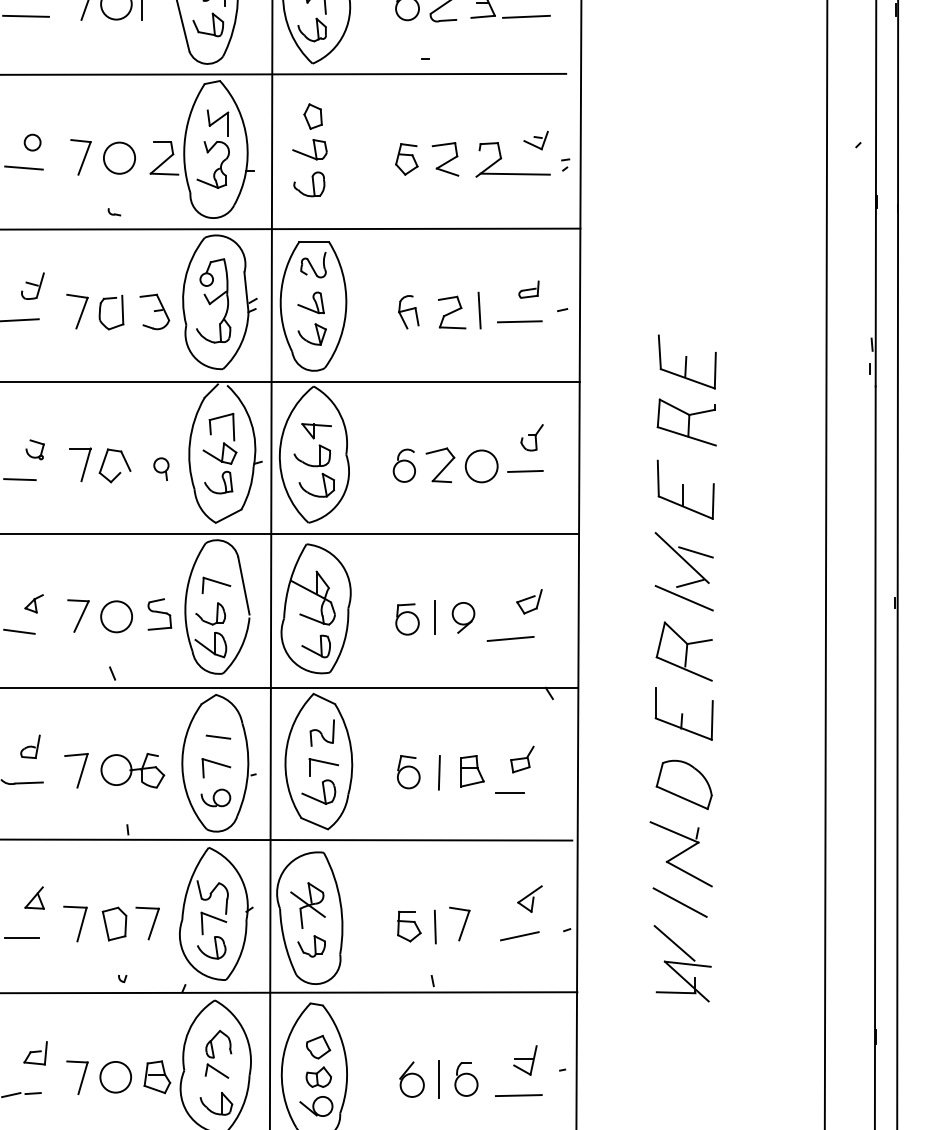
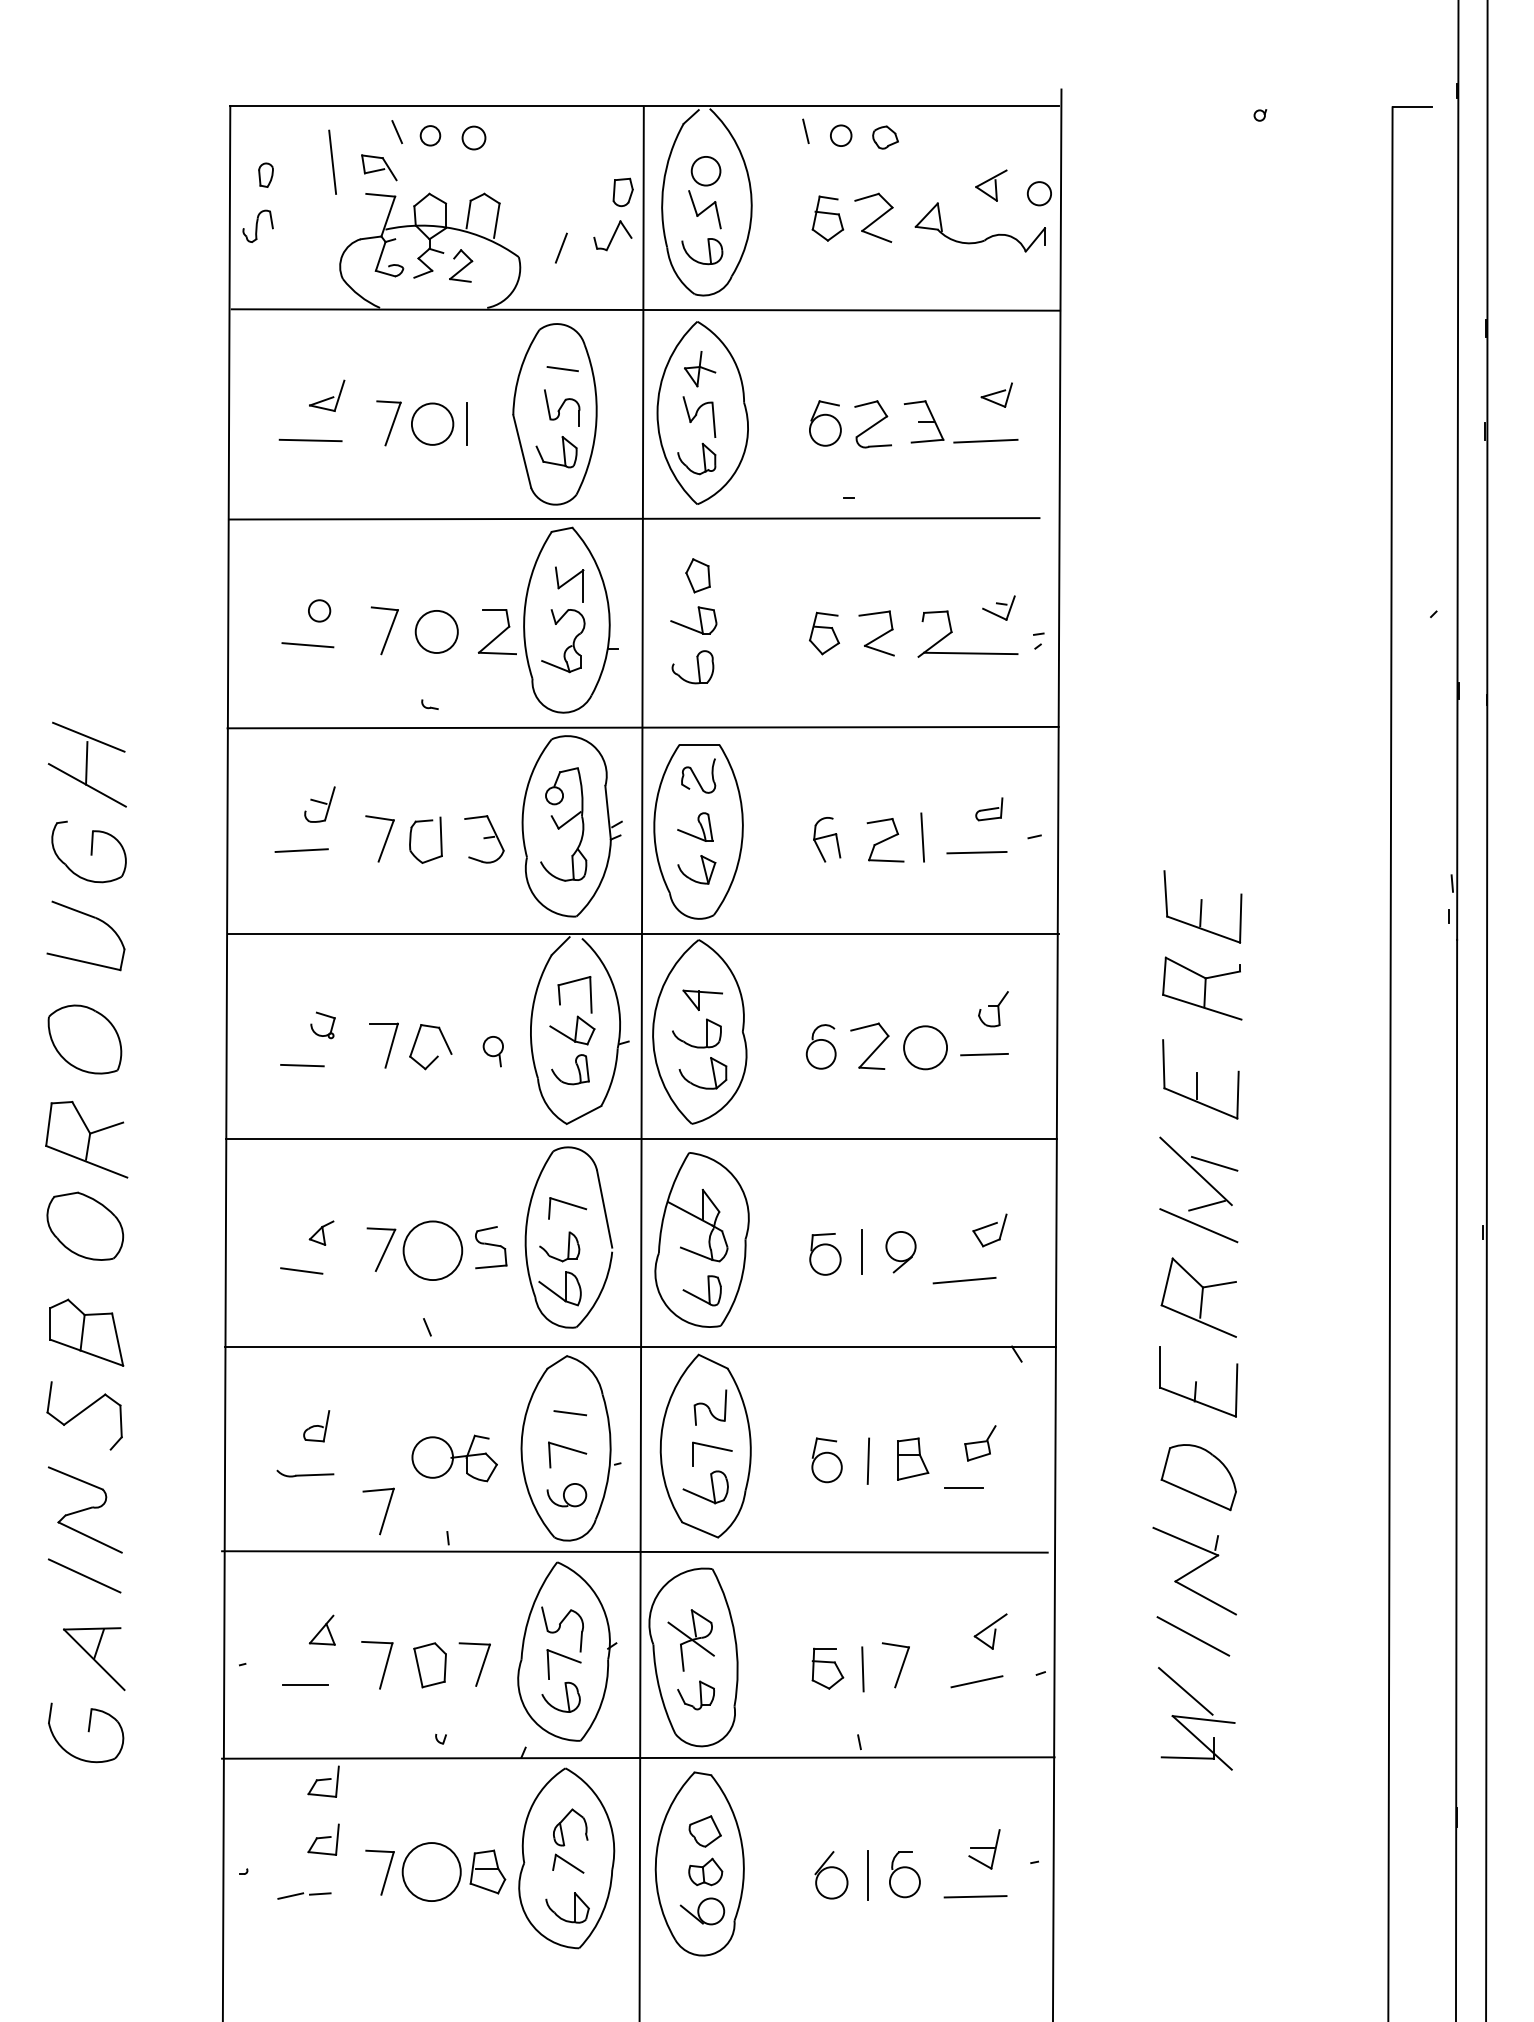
circle: (116, 616) -> (432, 1250), size x1.4
part: (81, 771) -> (385, 1512), moved
part: (35, 1010) -> (323, 1781), added
circle: (115, 1076) -> (431, 1871), size x1.4

